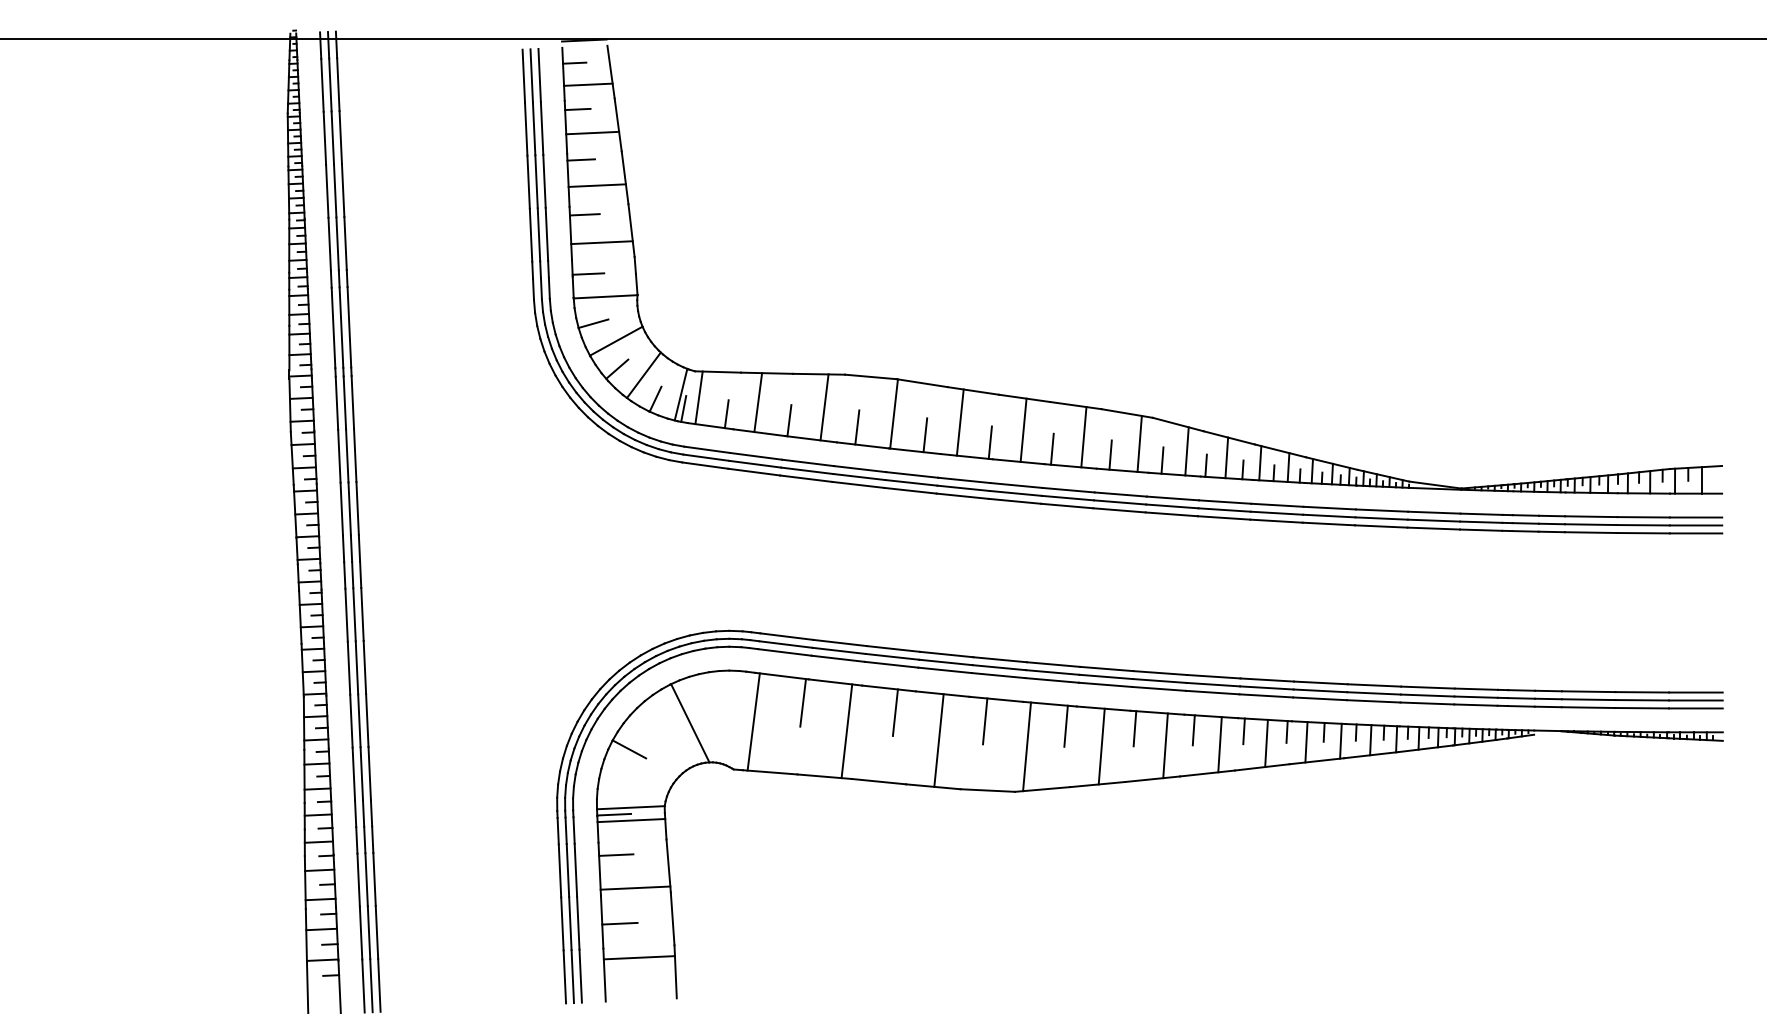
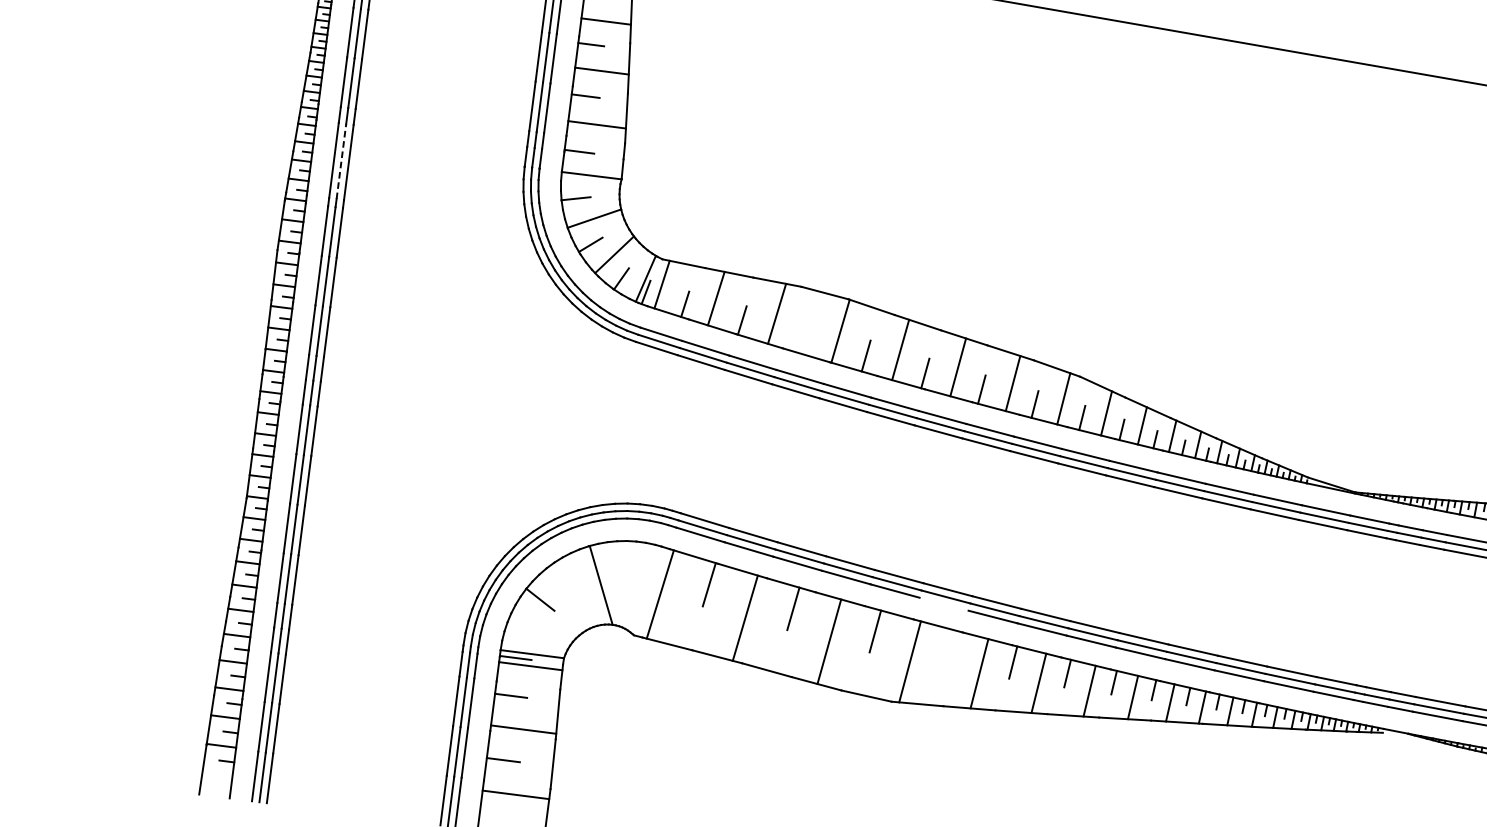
line: (341, 327) -> (341, 161), solid -> dashed
line: (857, 427) -> (804, 337), removed
line: (1051, 680) -> (943, 604), removed
line: (1065, 725) -> (949, 648), removed

